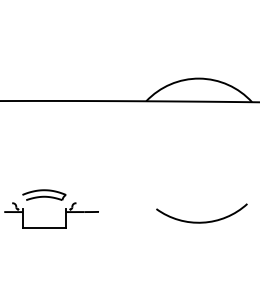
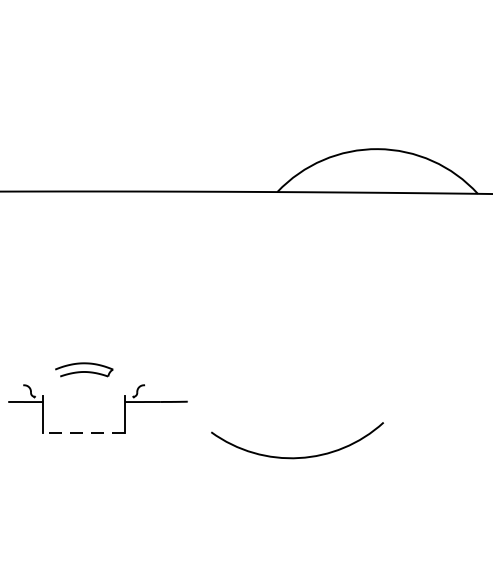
part: (44, 194) -> (84, 368), size x0.7
arc: (201, 221) -> (296, 455), moved
line: (44, 228) -> (84, 433), solid -> dashed

